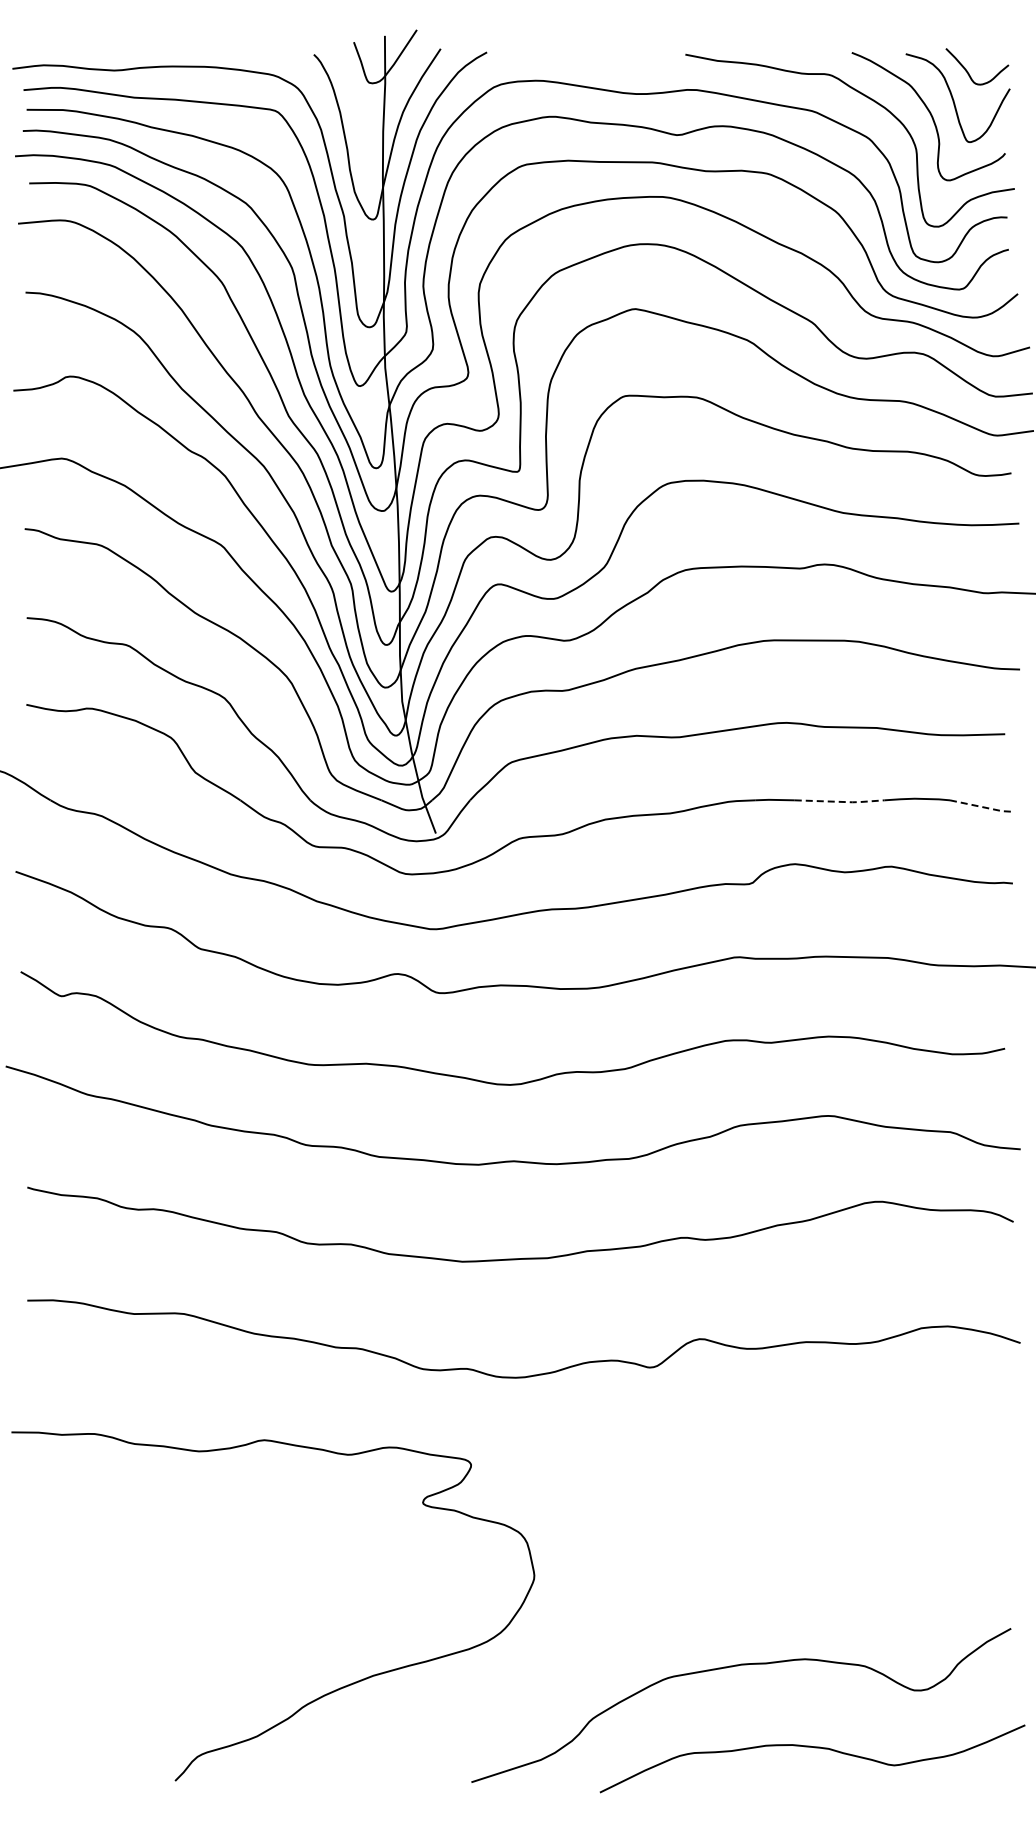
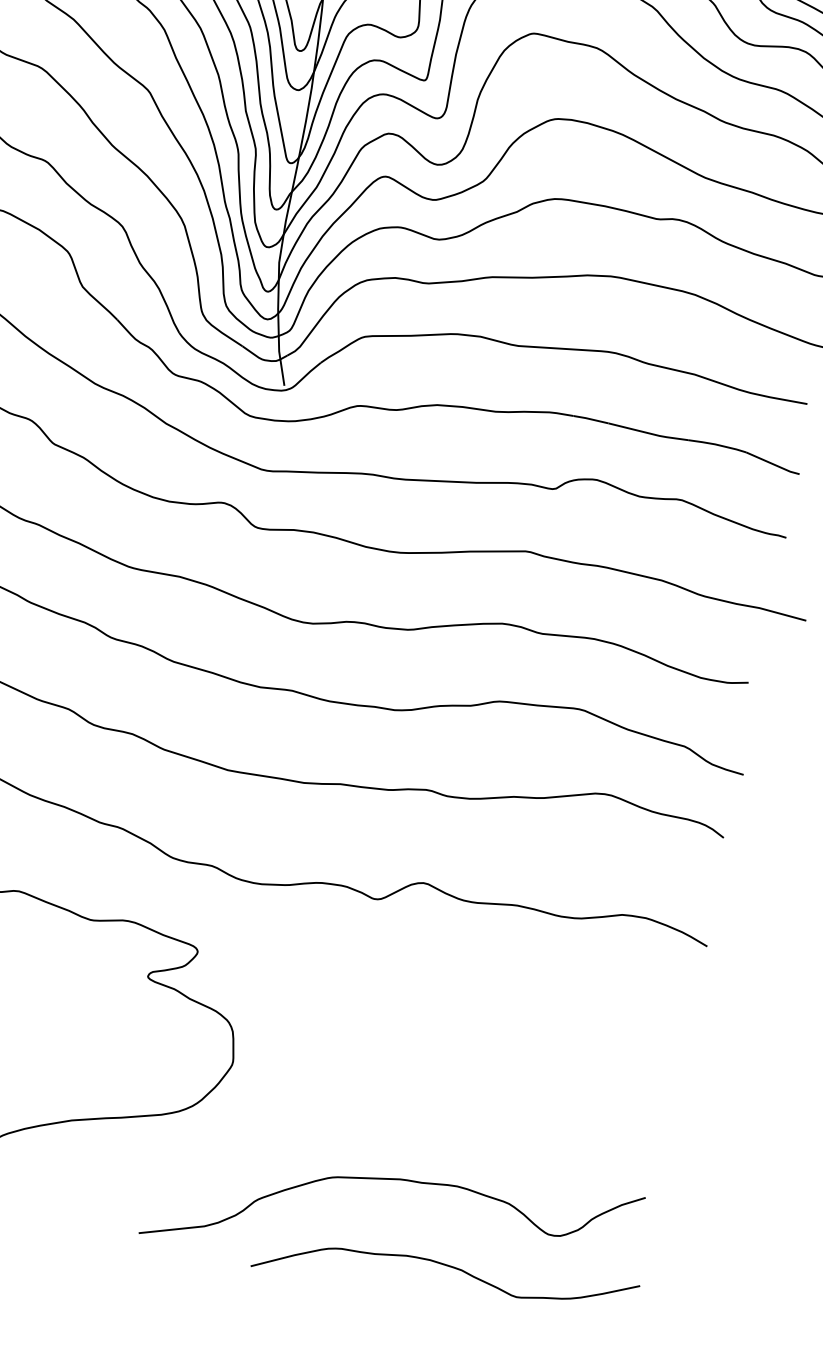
line: (840, 801) -> (648, 432), dashed -> solid
line: (981, 806) -> (772, 463), dashed -> solid

